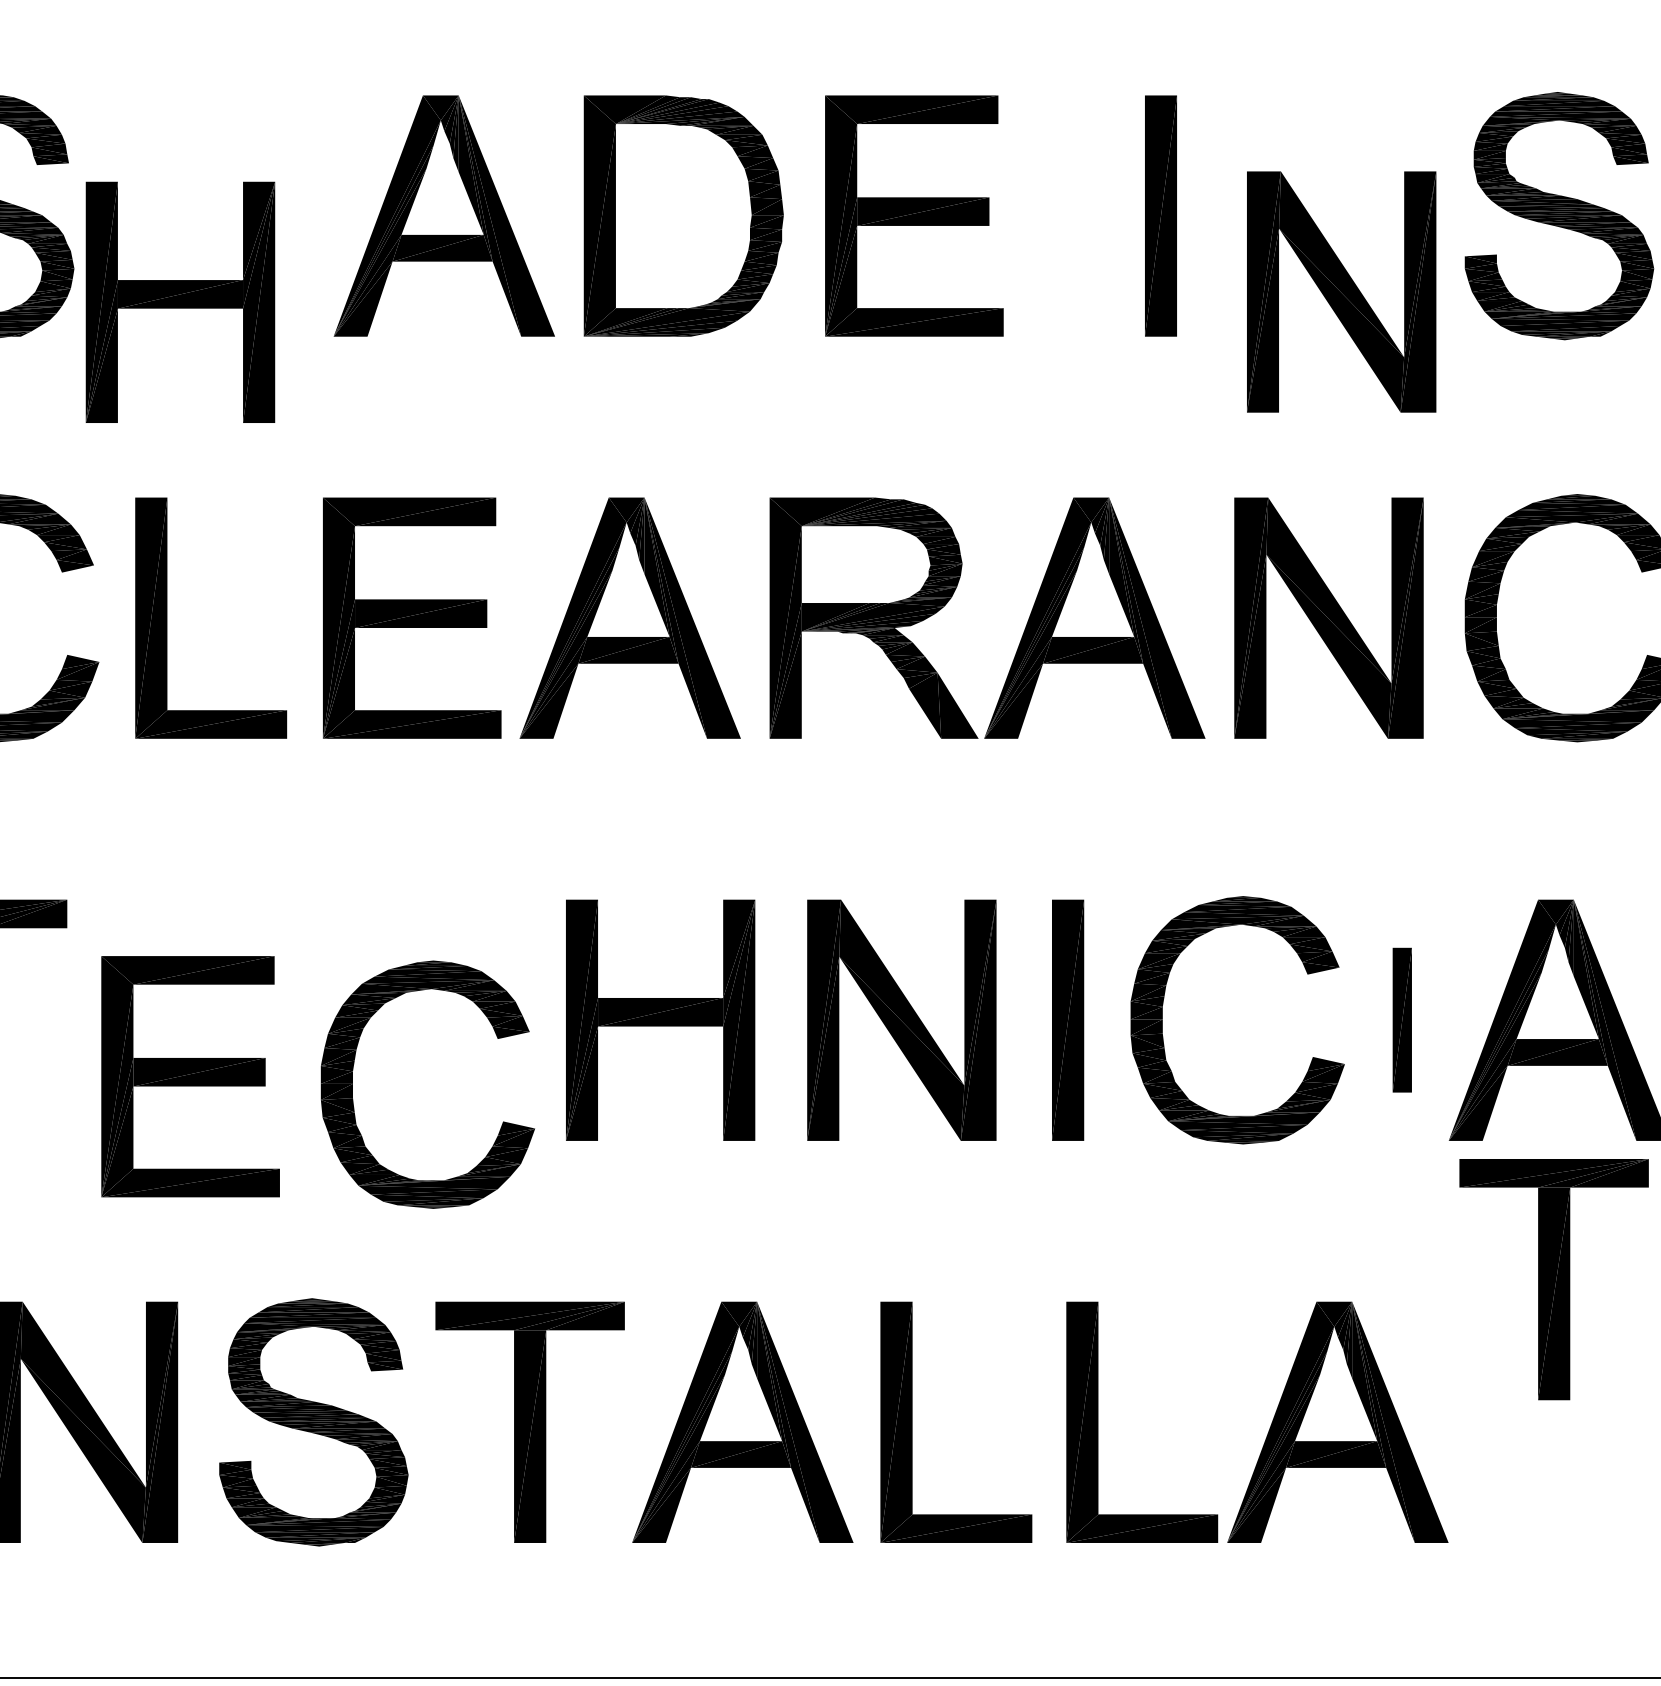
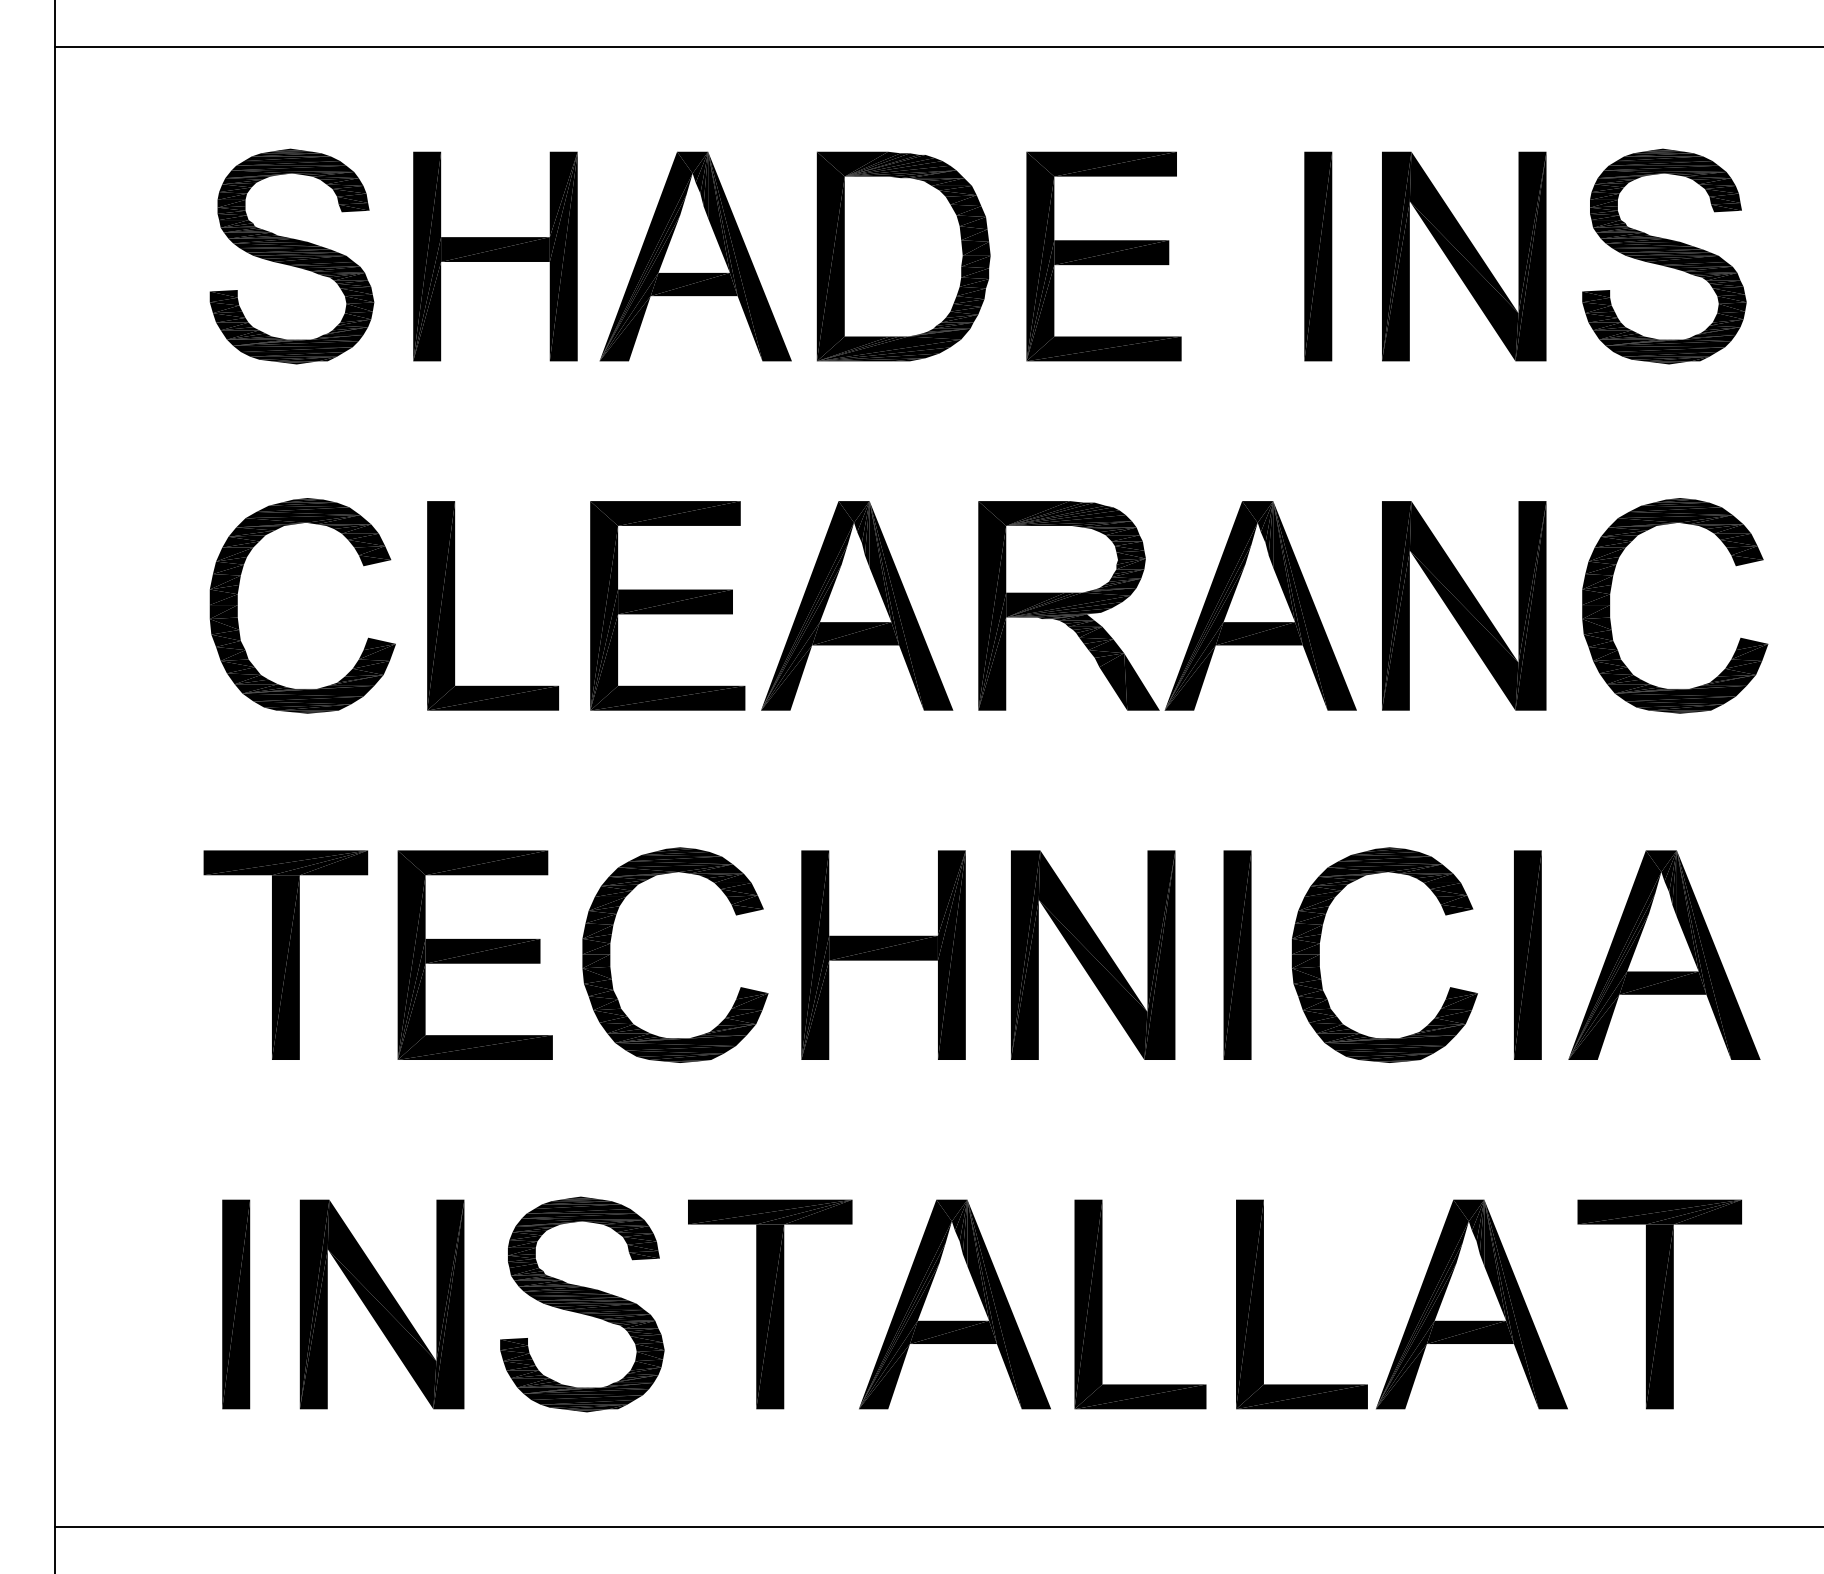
part: (1341, 291) -> (1464, 256), moved
part: (180, 302) -> (495, 256), moved
part: (1401, 1019) -> (1527, 954), size x1.67
part: (189, 1075) -> (474, 954), moved
part: (353, 1083) -> (610, 954), moved
part: (1553, 1279) -> (1659, 1304), moved

